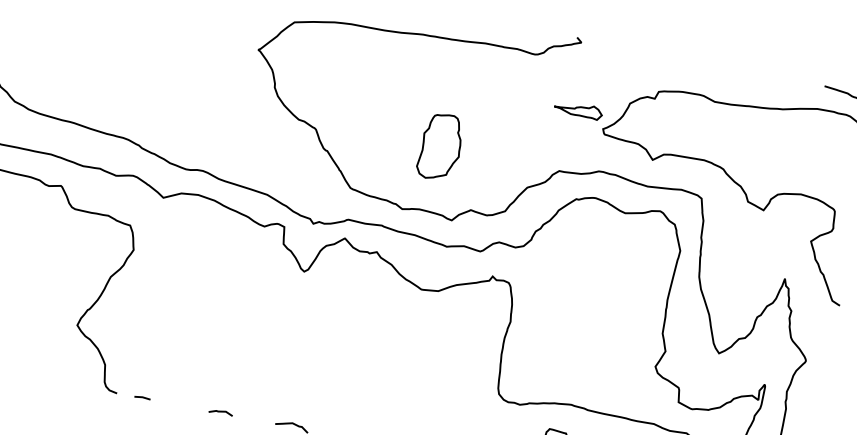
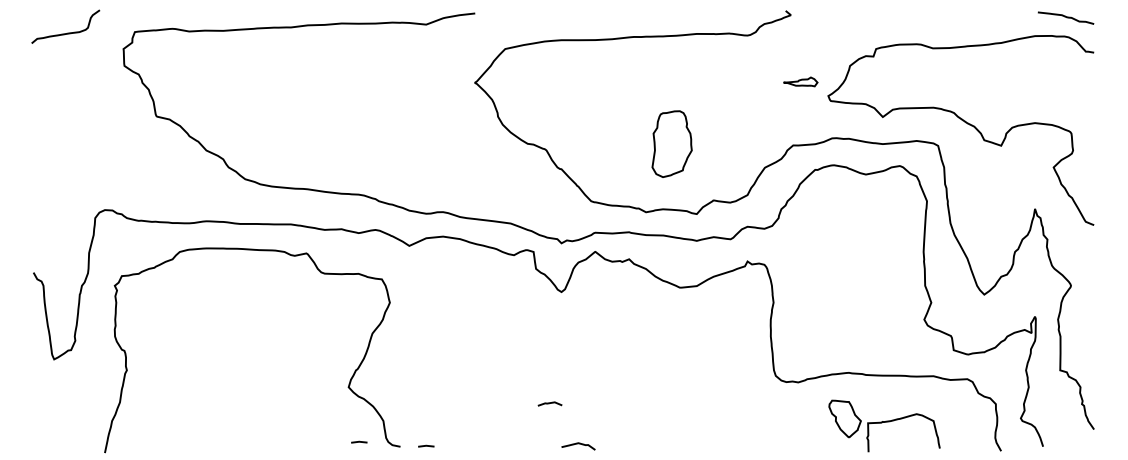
part: (578, 109) -> (800, 81), size x0.7
line: (77, 380) -> (359, 441), added
line: (220, 411) -> (549, 403), moved

